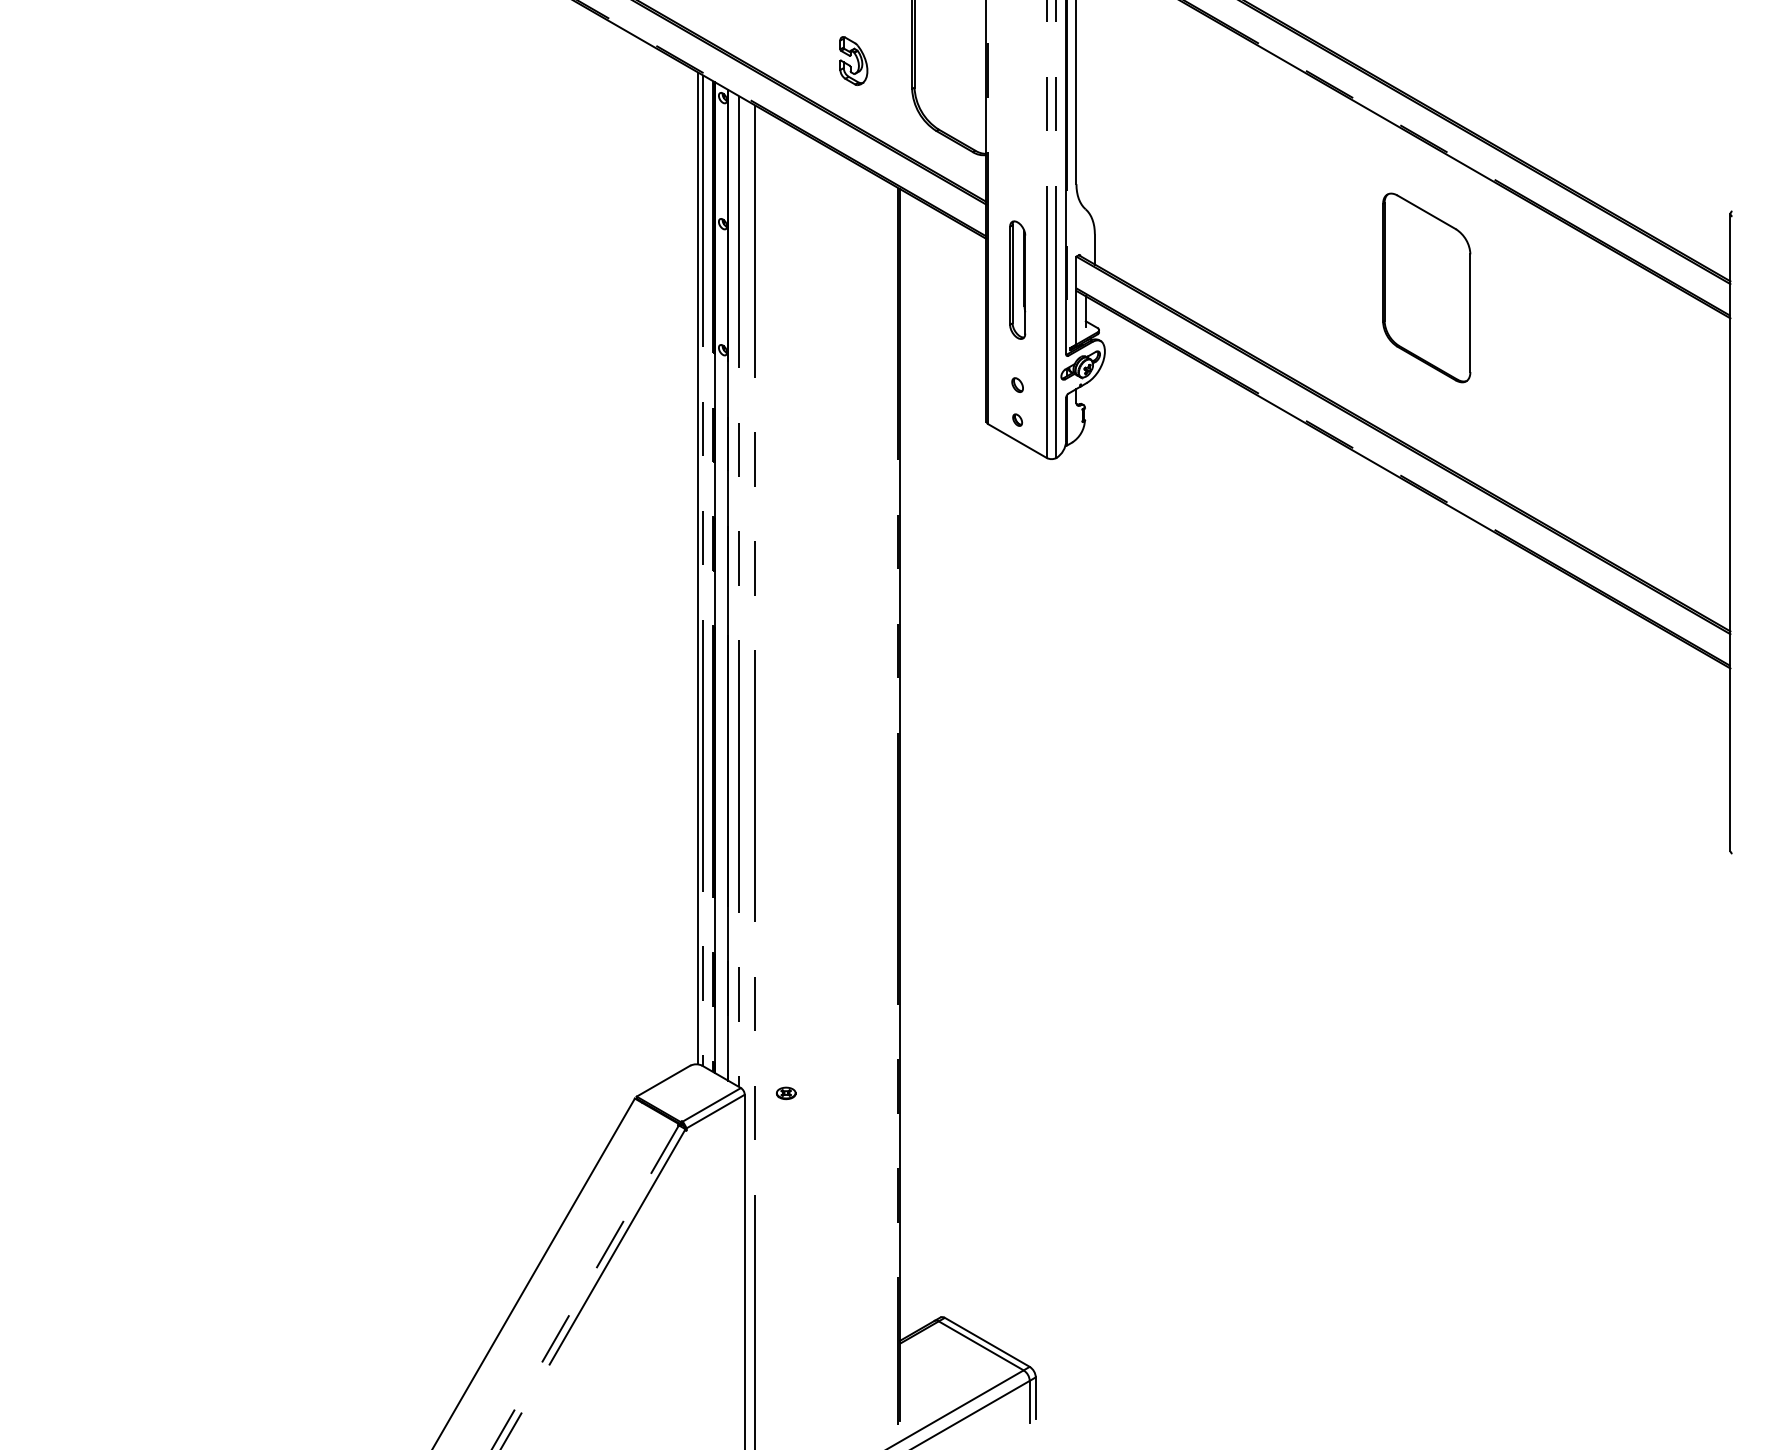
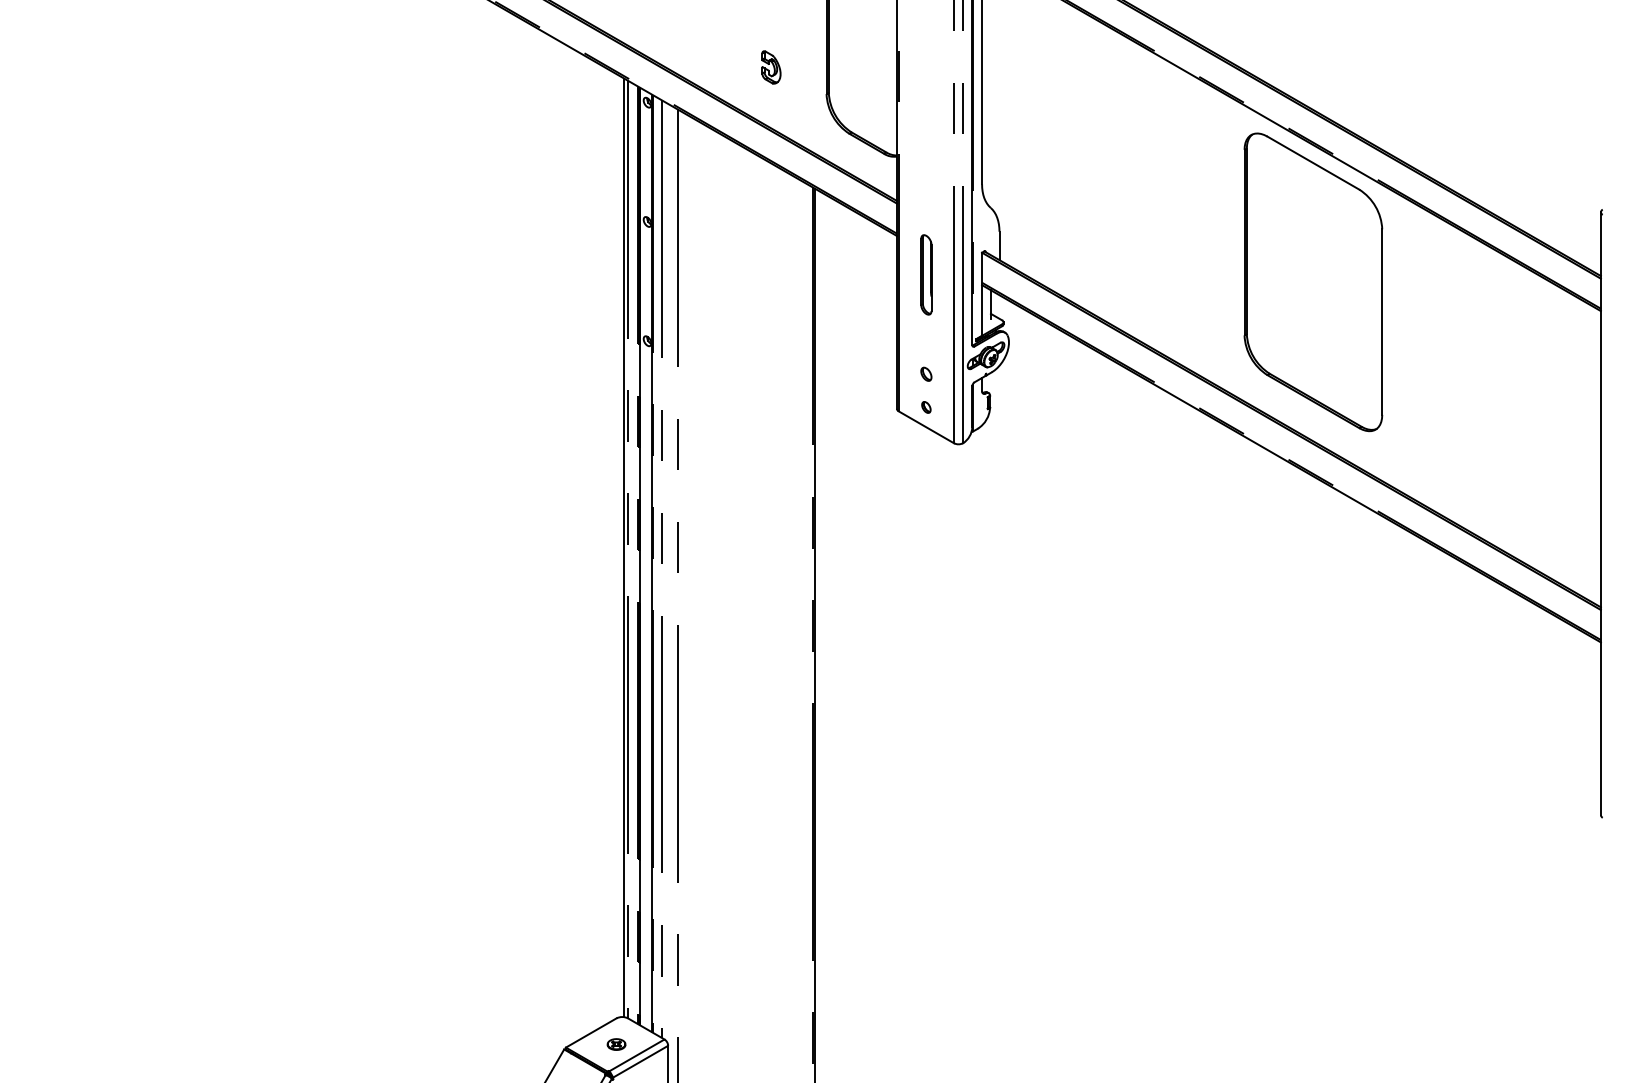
part: (853, 60) -> (771, 67), size x0.71
part: (1017, 279) -> (926, 274), size x0.71
part: (1426, 287) -> (1313, 281), size x1.67
part: (785, 1093) -> (615, 1044), moved

